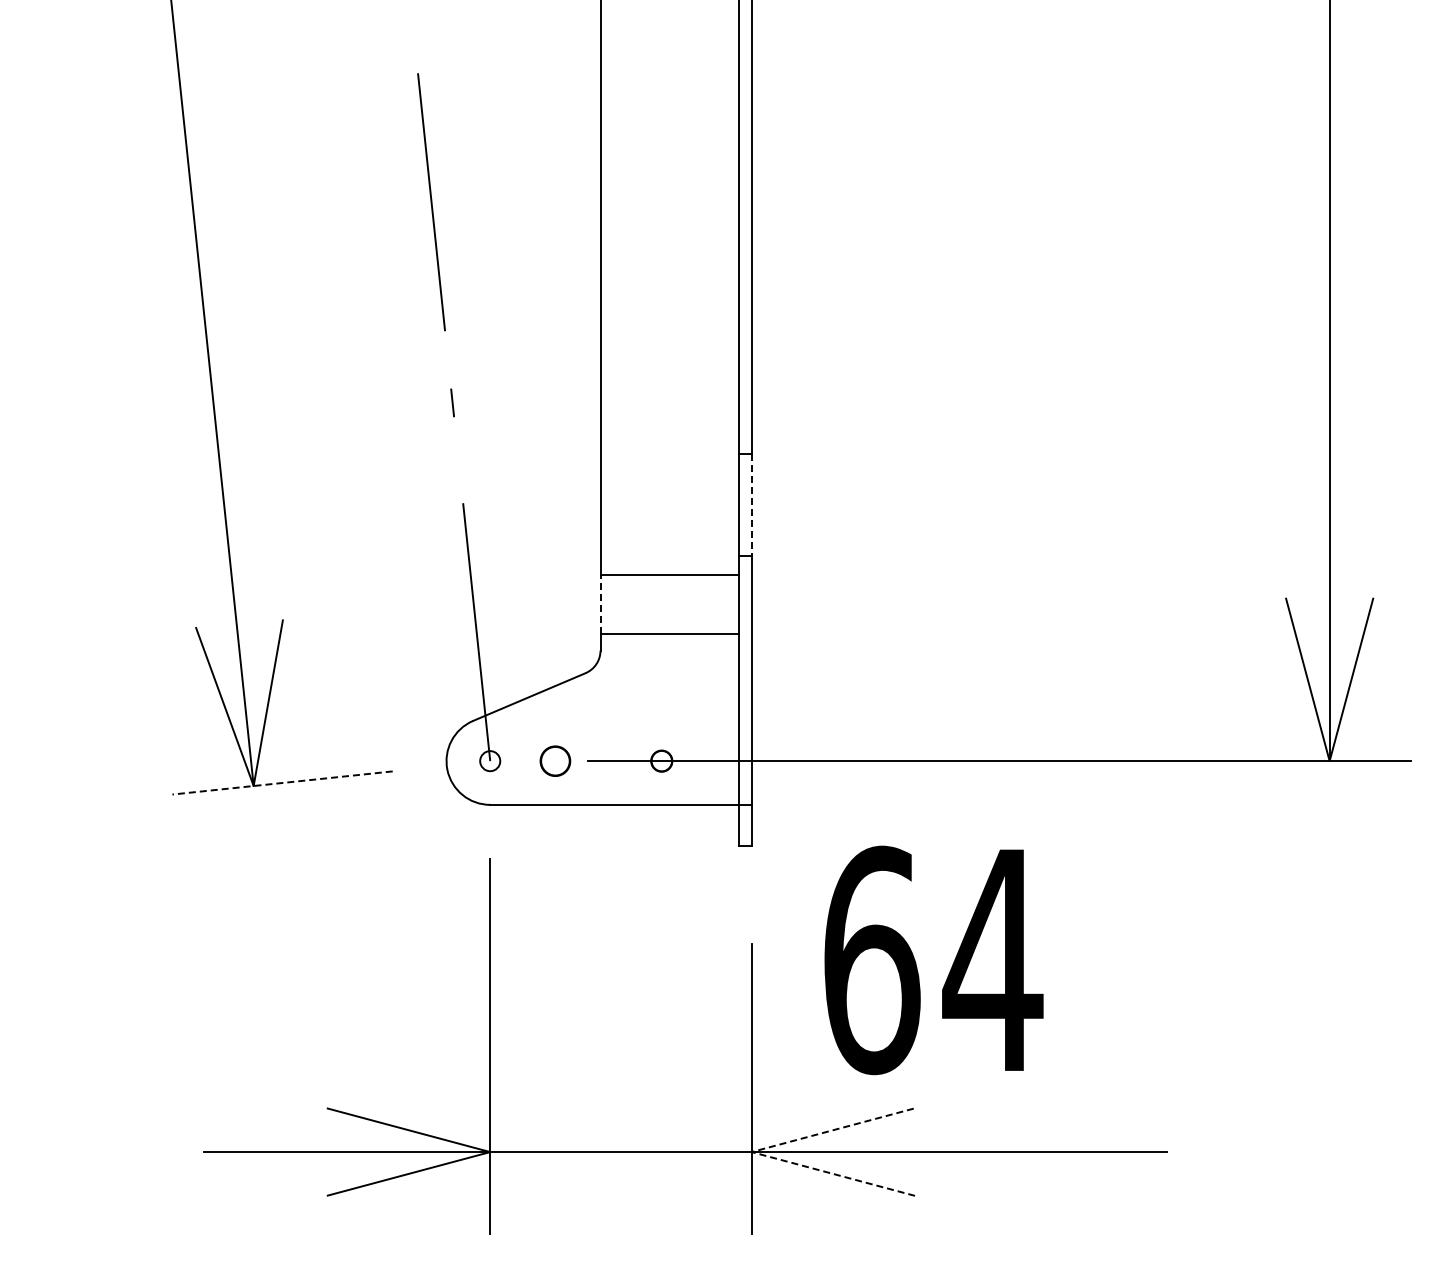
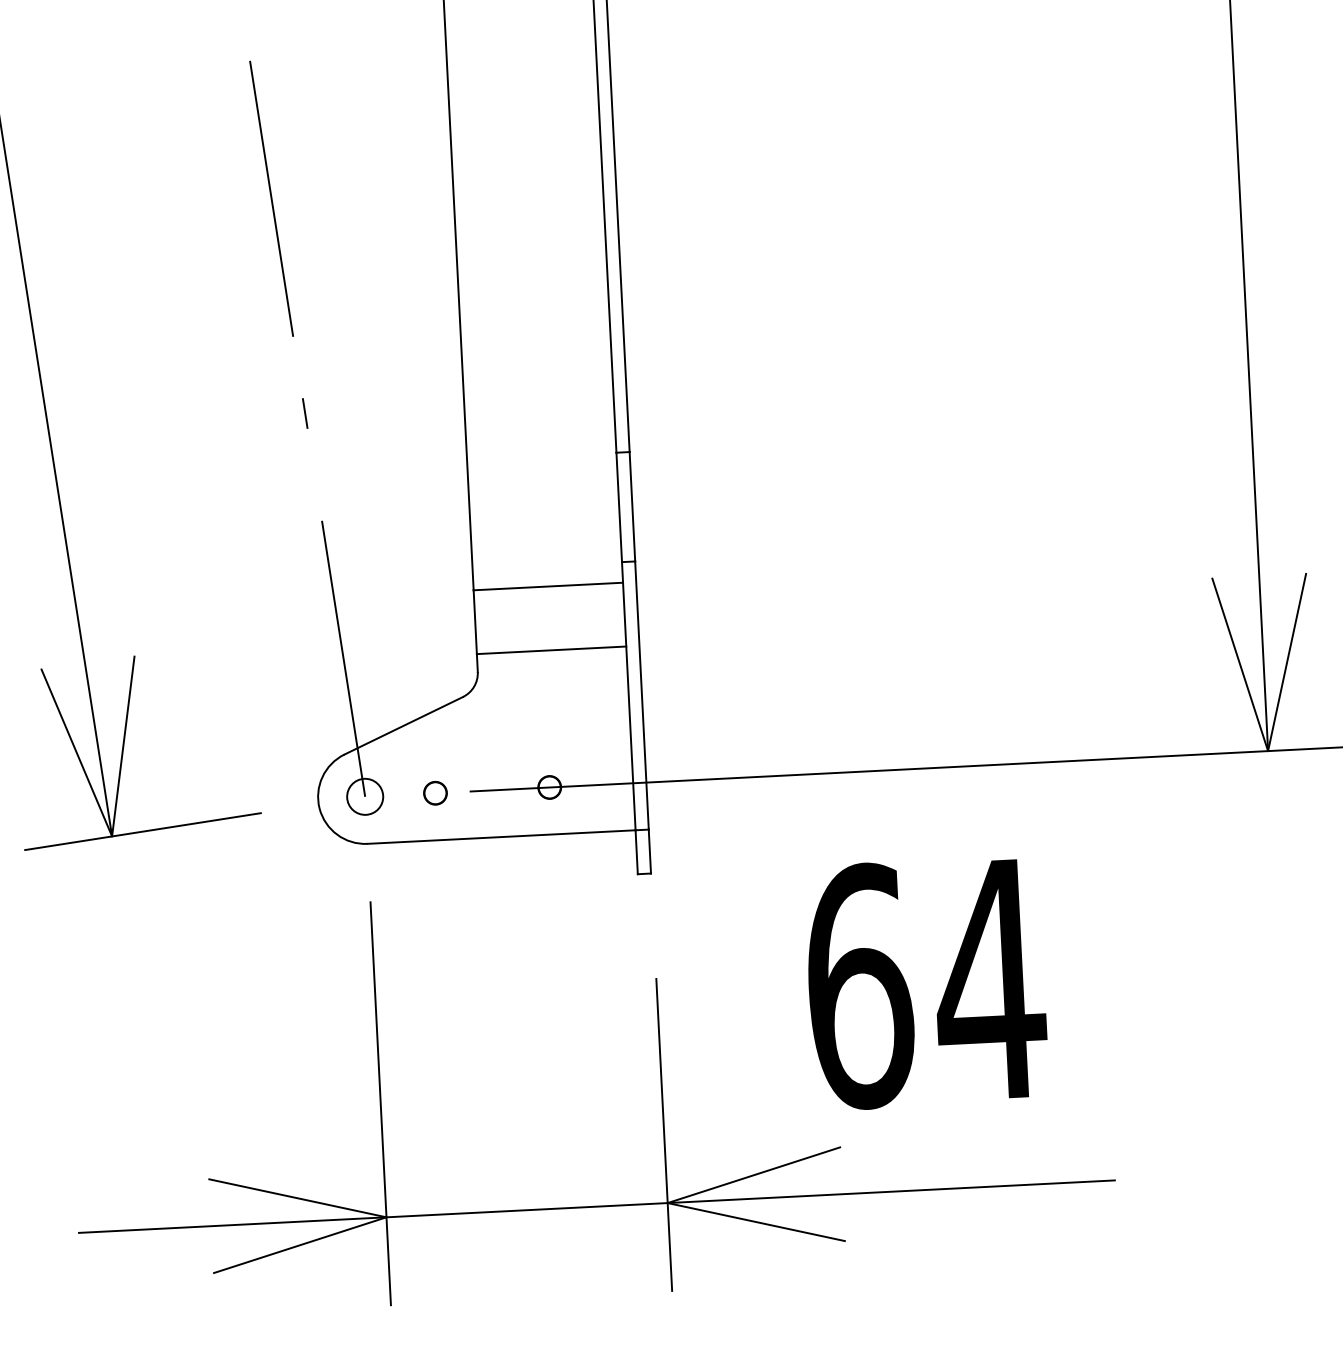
line: (751, 504) -> (632, 506), dashed -> solid
line: (600, 604) -> (475, 622), dashed -> solid
circle: (489, 760) -> (364, 796), size x1.67
circle: (555, 760) -> (435, 792), size x0.71
line: (282, 782) -> (142, 831), dashed -> solid
text: (933, 960) -> (925, 983), moved
line: (751, 1152) -> (667, 1203), dashed -> solid

